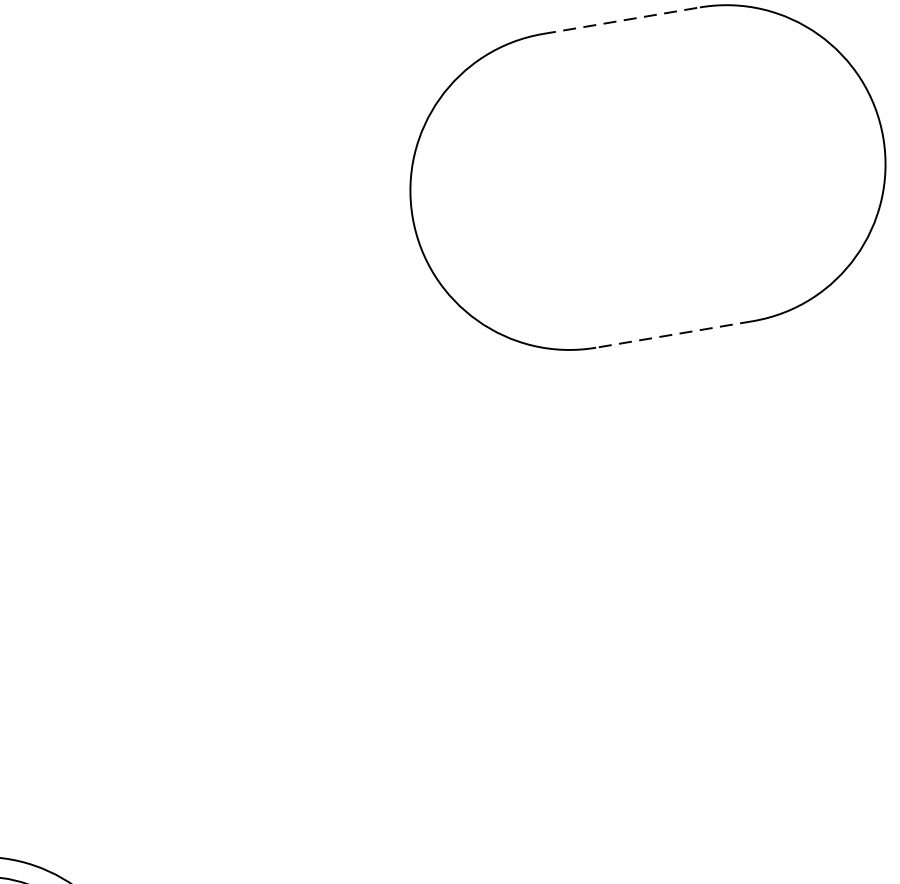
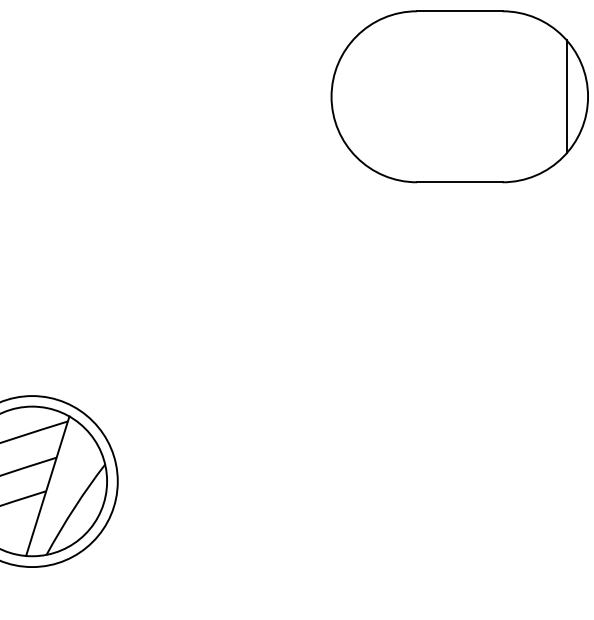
line: (620, 21) -> (459, 11), dashed -> solid
line: (843, 143) -> (566, 96), added
line: (673, 334) -> (459, 182), dashed -> solid

